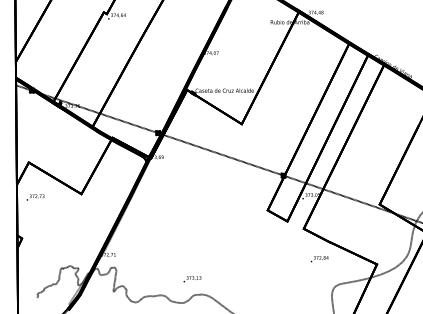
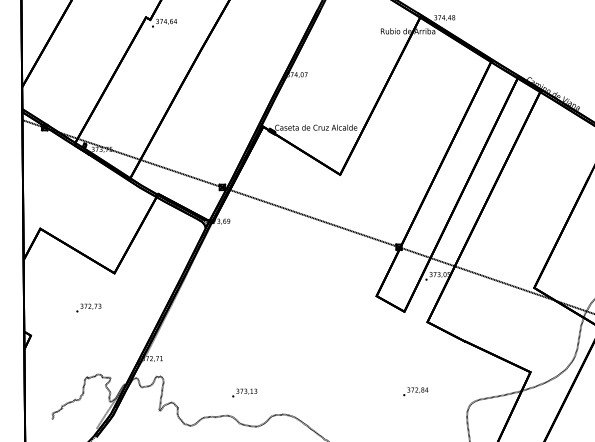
text: (35, 197) -> (88, 307), moved
text: (319, 258) -> (415, 391), moved
text: (192, 278) -> (244, 392), moved

